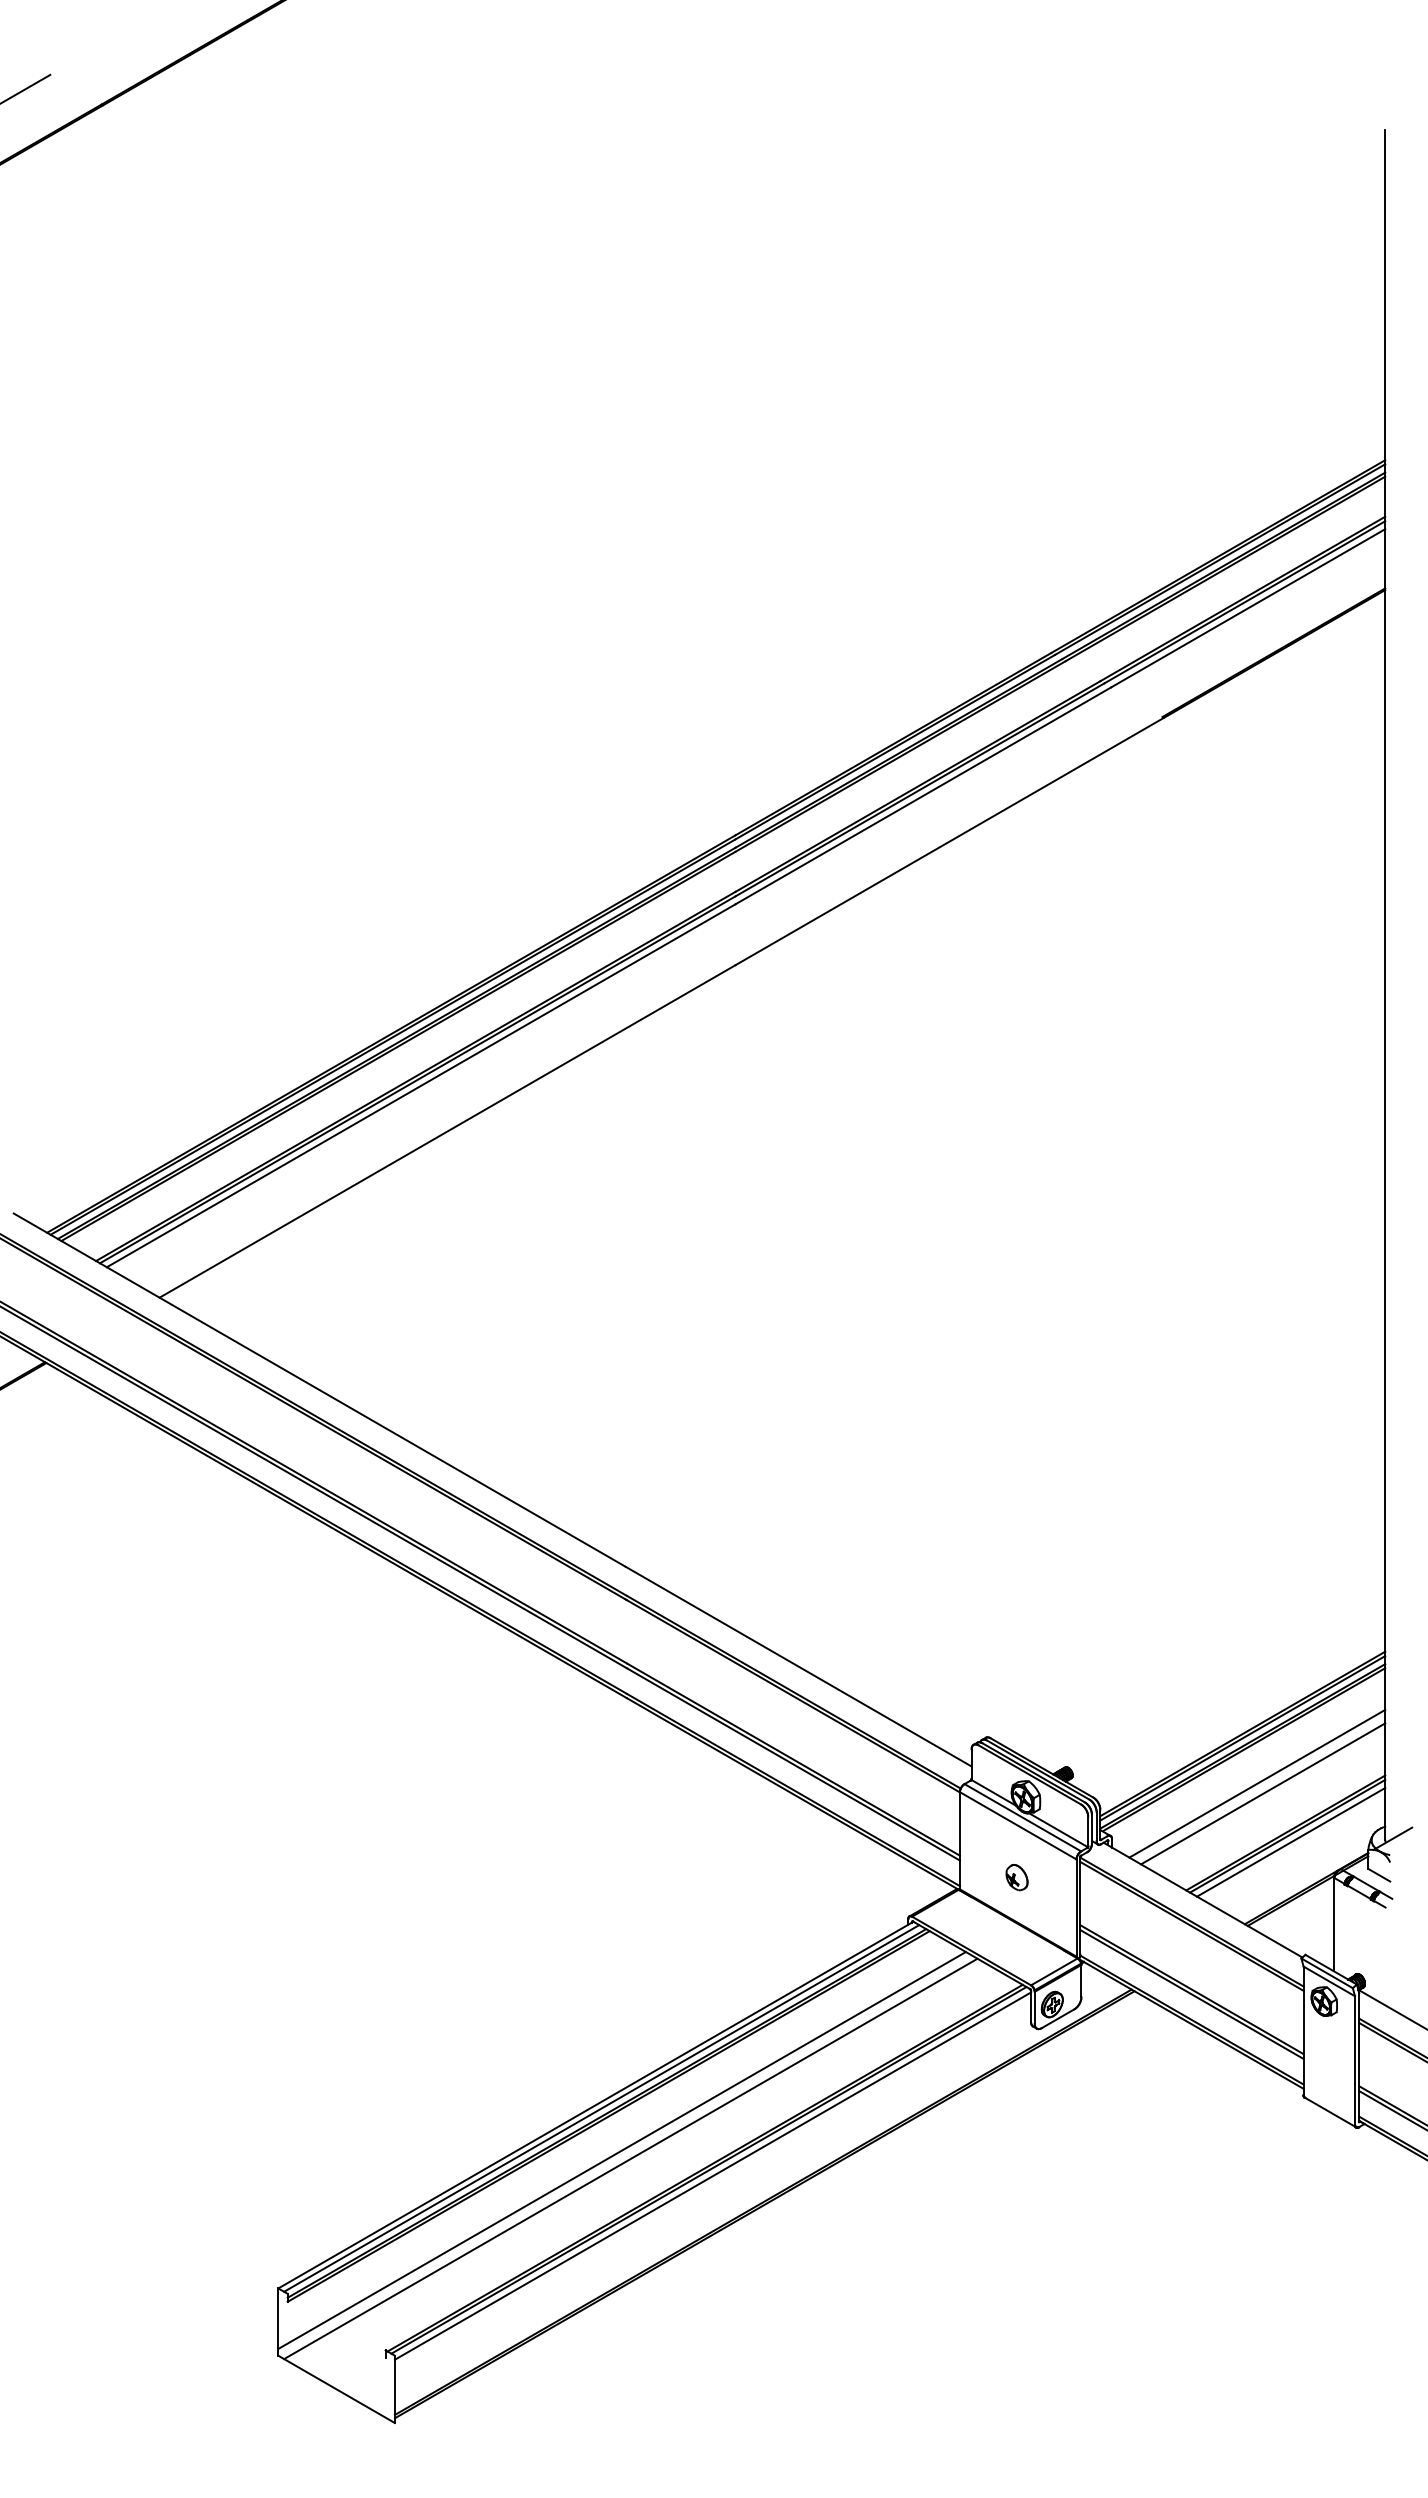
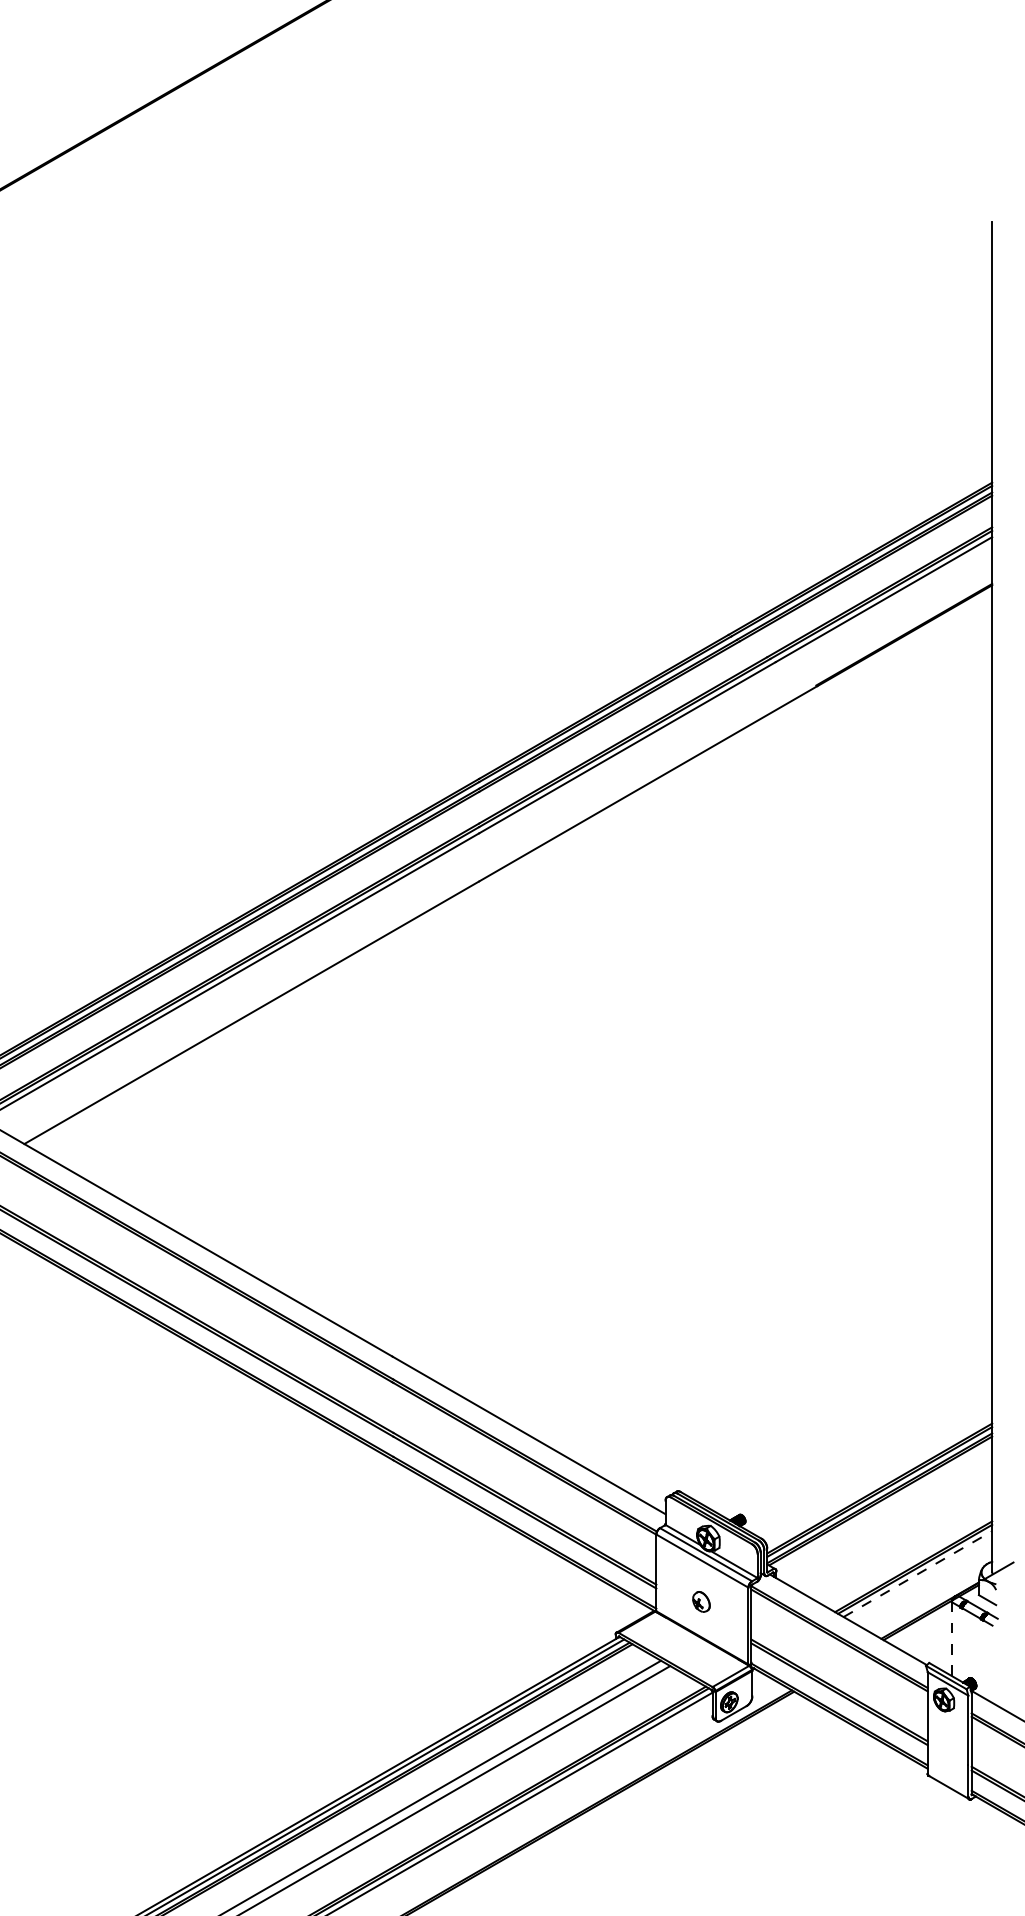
line: (1257, 1783) -> (891, 1527), removed
line: (1263, 1793) -> (896, 1535), removed
line: (1291, 1842) -> (918, 1574), solid -> dashed
line: (1334, 1924) -> (952, 1639), solid -> dashed

